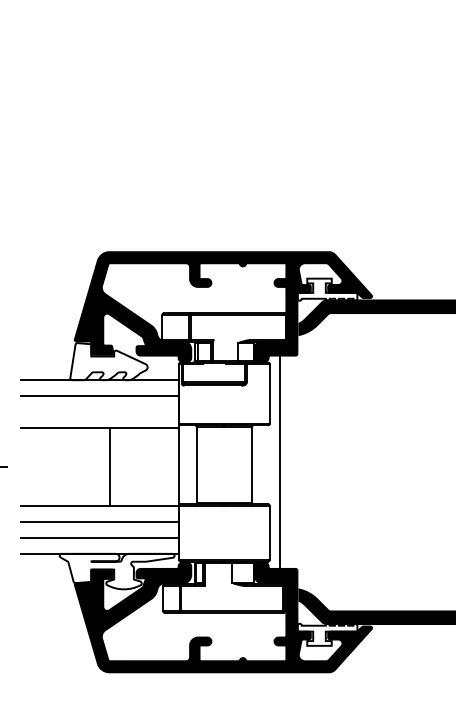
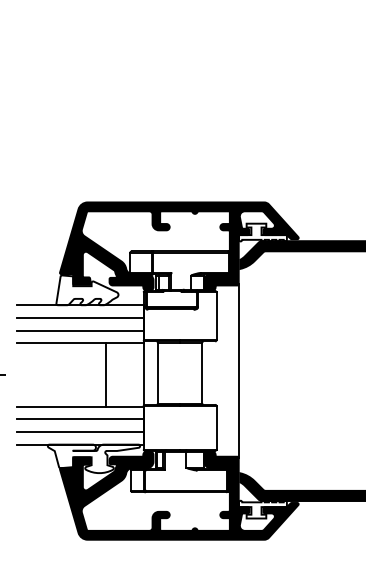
line: (99, 411) -> (79, 330), added
line: (279, 462) -> (238, 371), moved
line: (110, 466) -> (105, 374), moved

